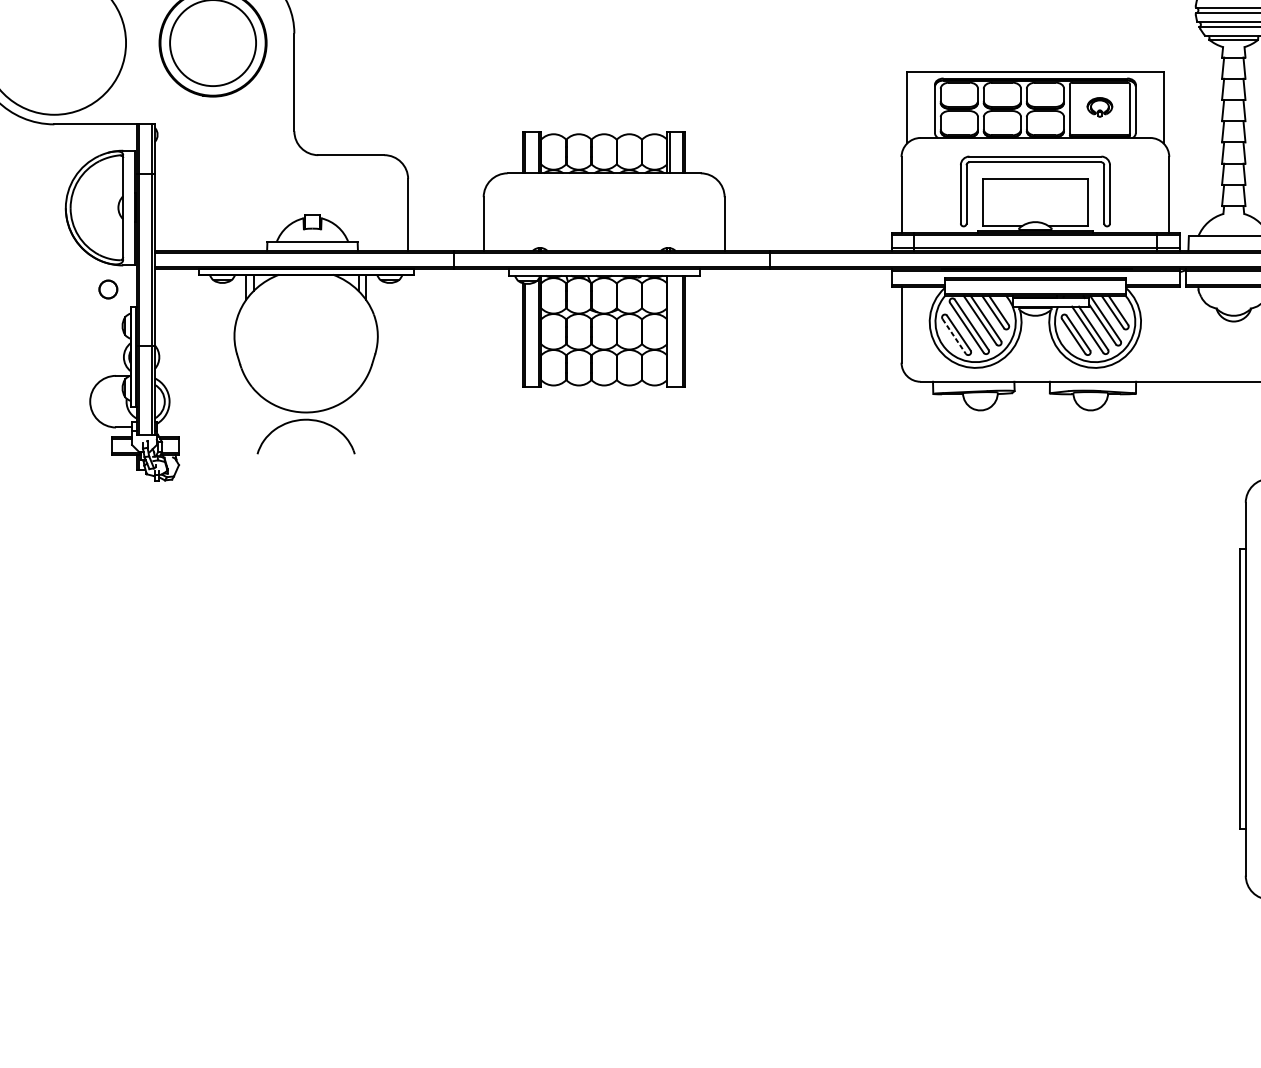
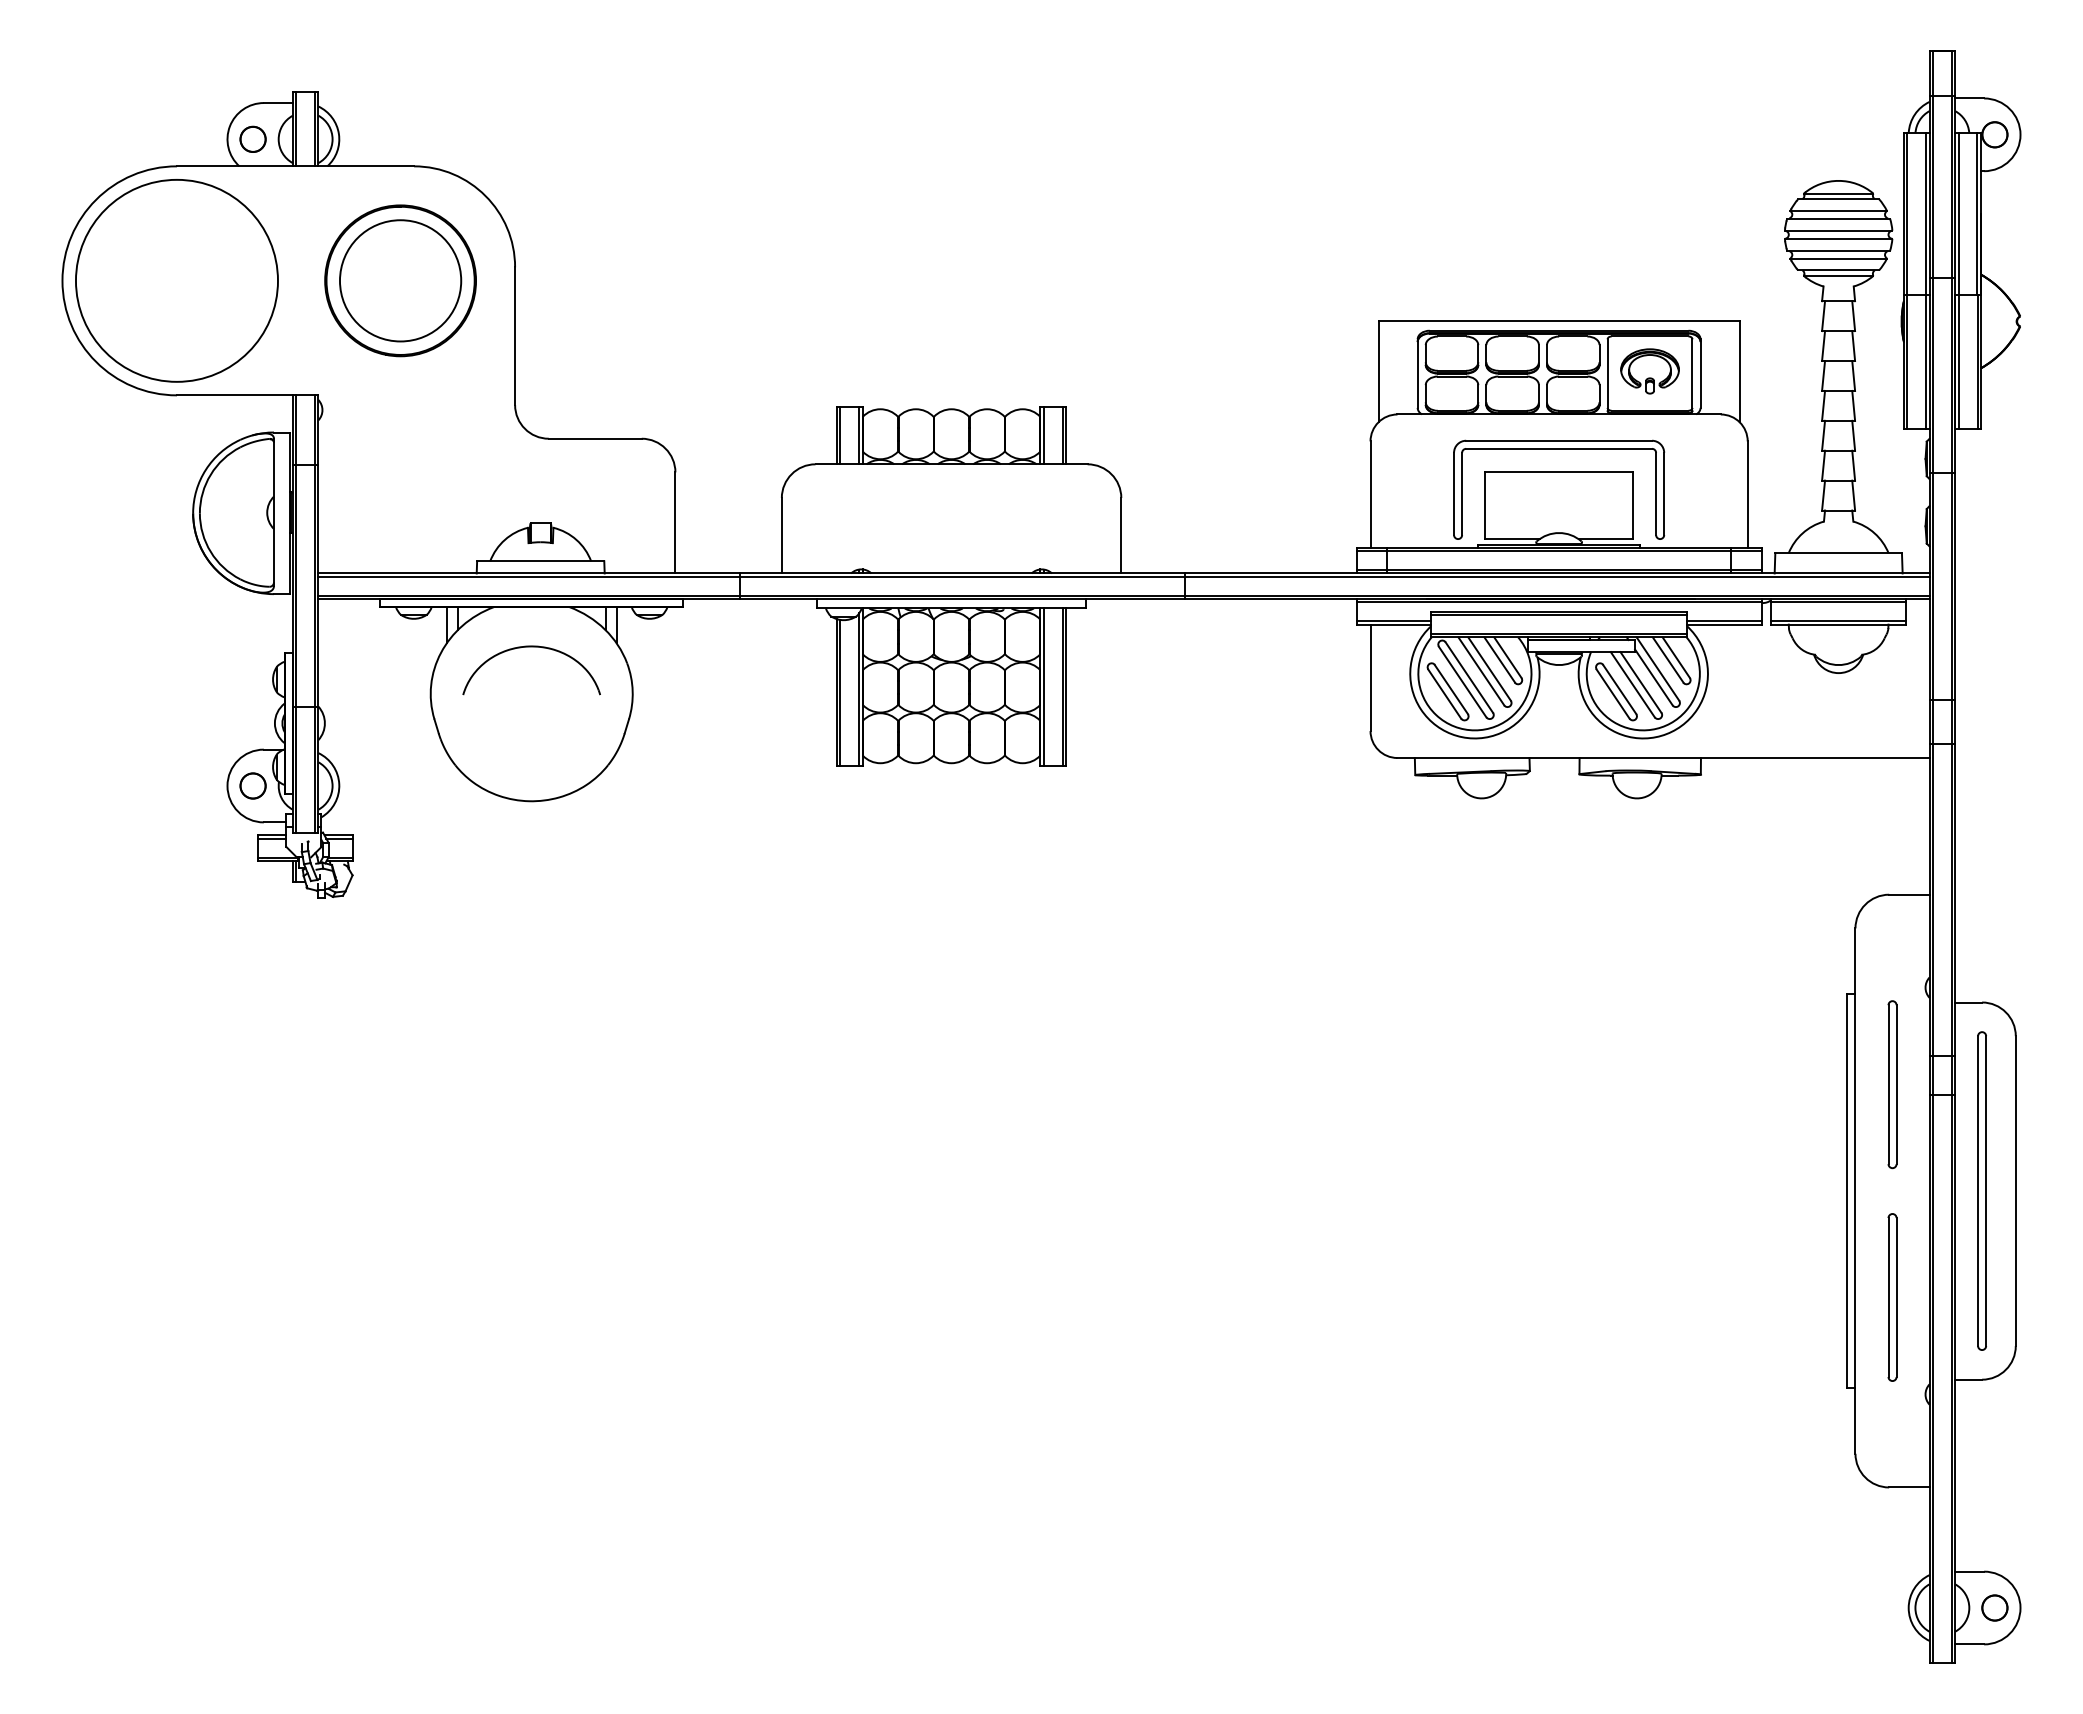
part: (1099, 107) -> (1649, 371), size x1.67
circle: (107, 289) -> (252, 785), moved
line: (669, 331) -> (1043, 686), added
line: (954, 336) -> (1444, 694), dashed -> solid
part: (306, 420) -> (531, 647), moved

